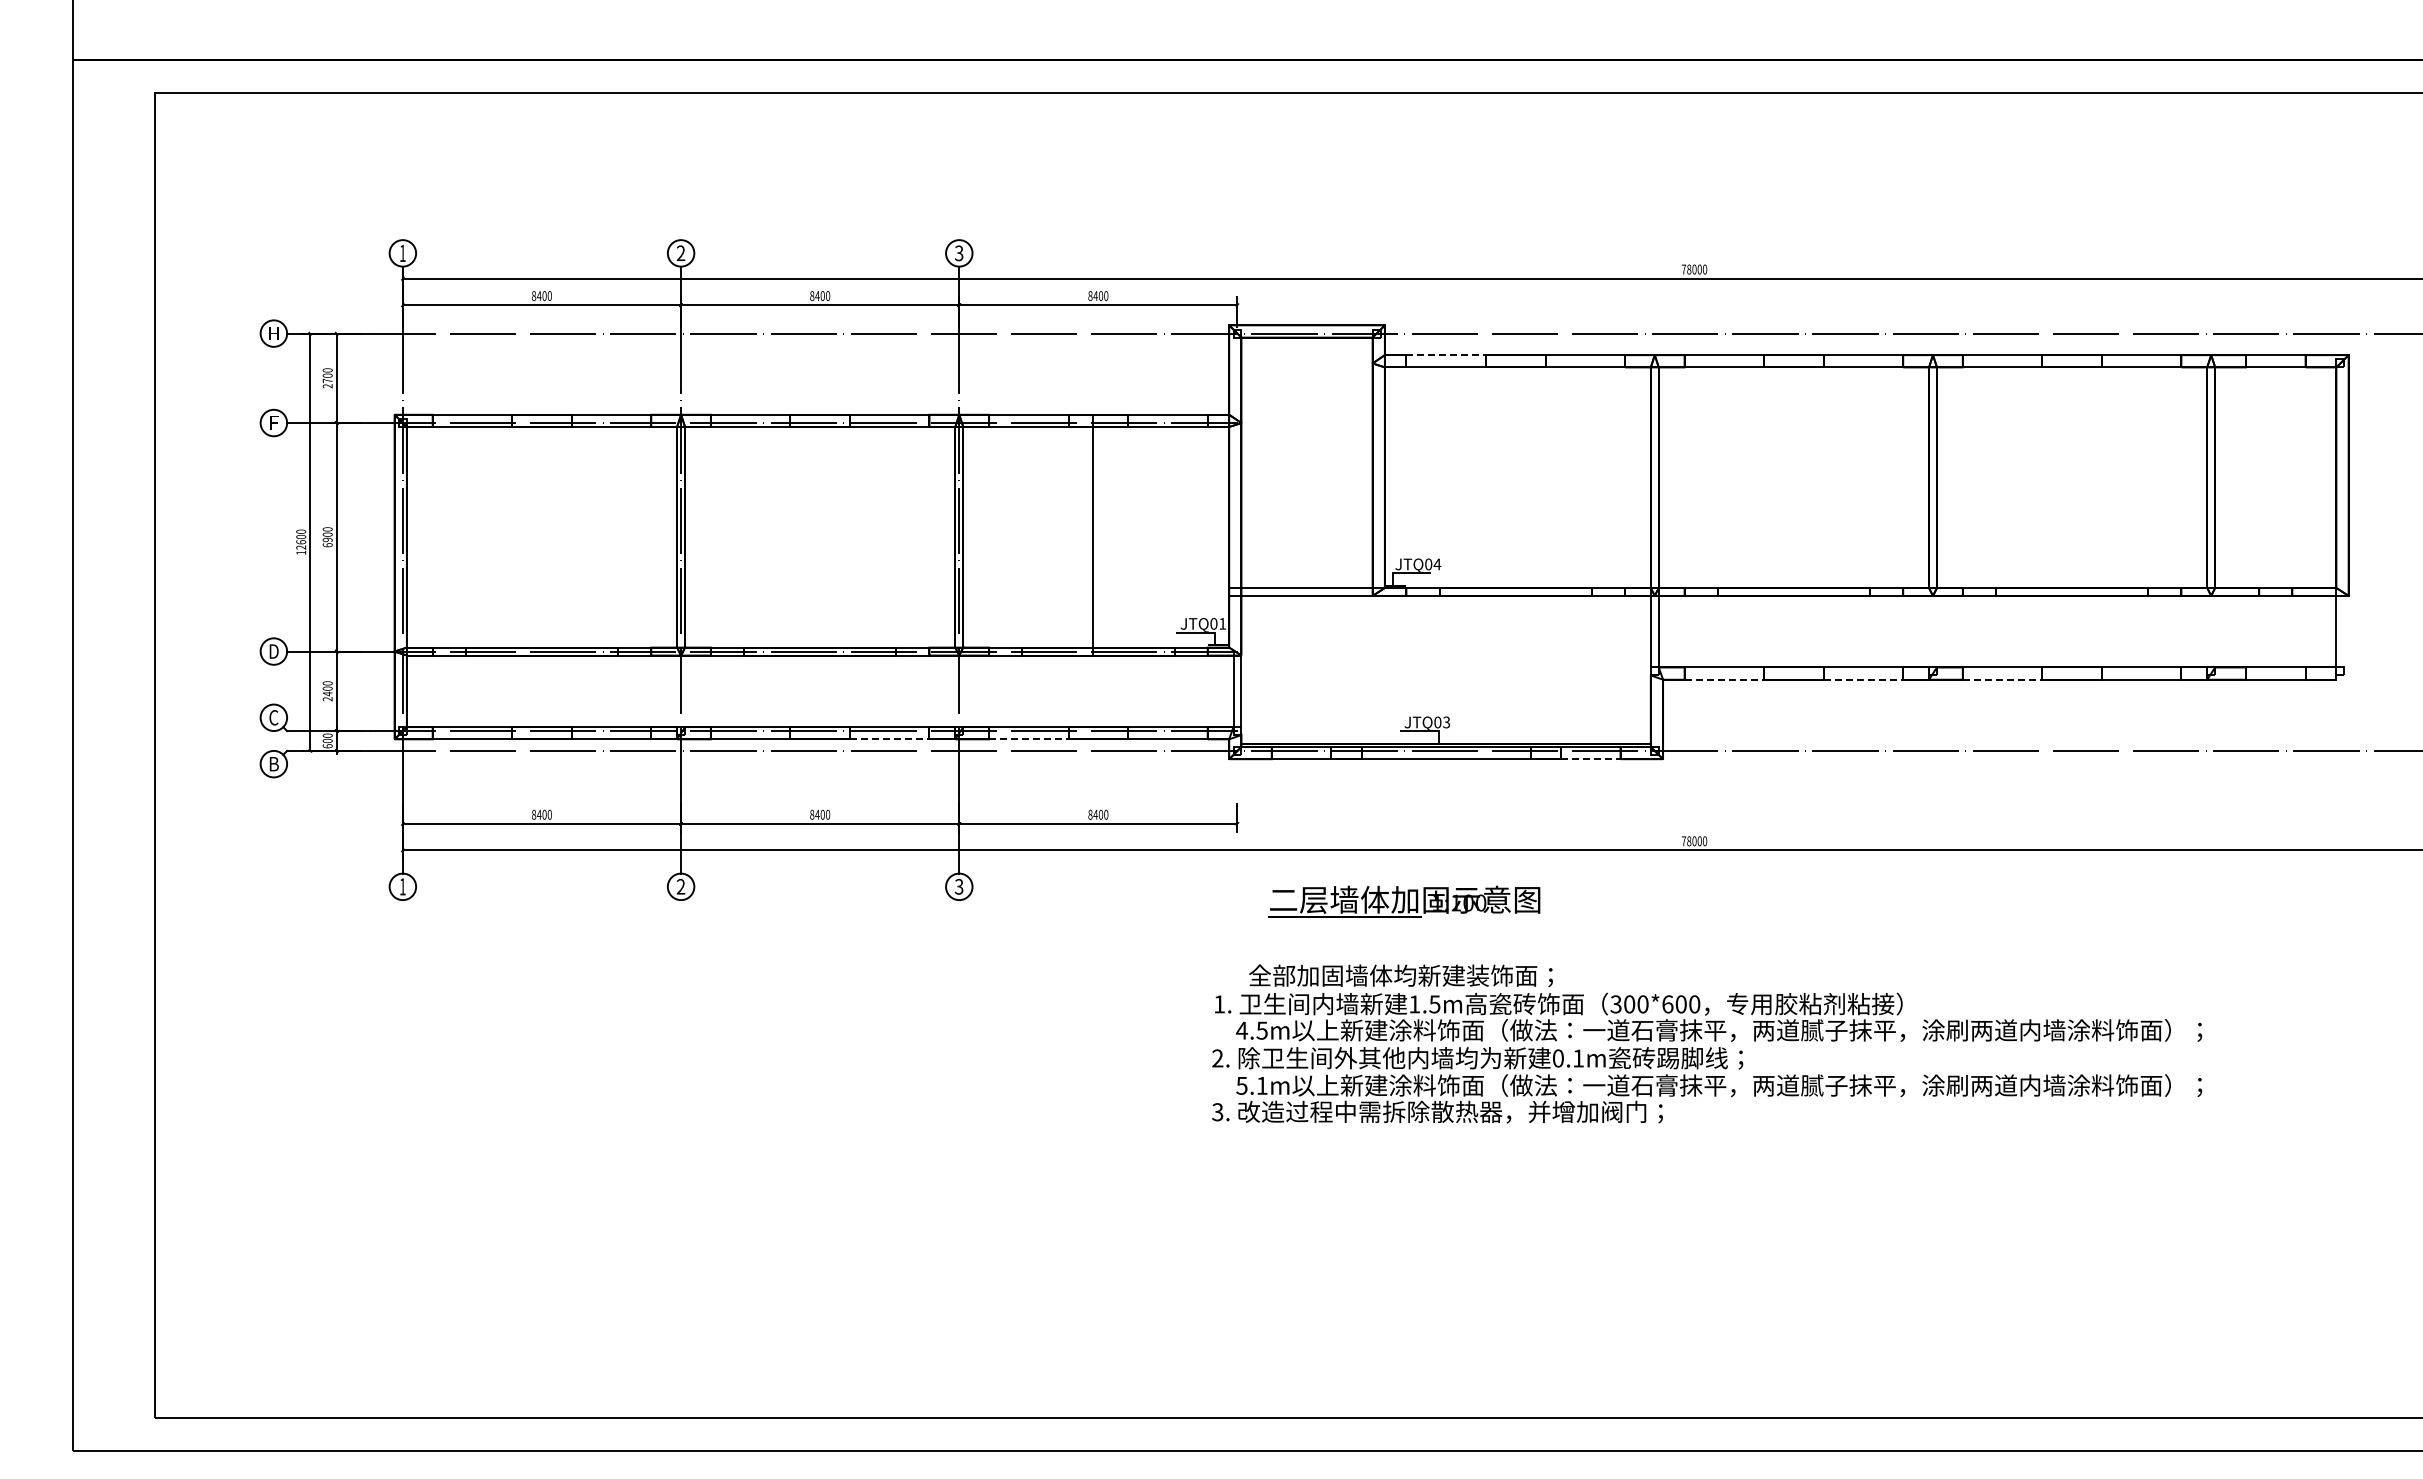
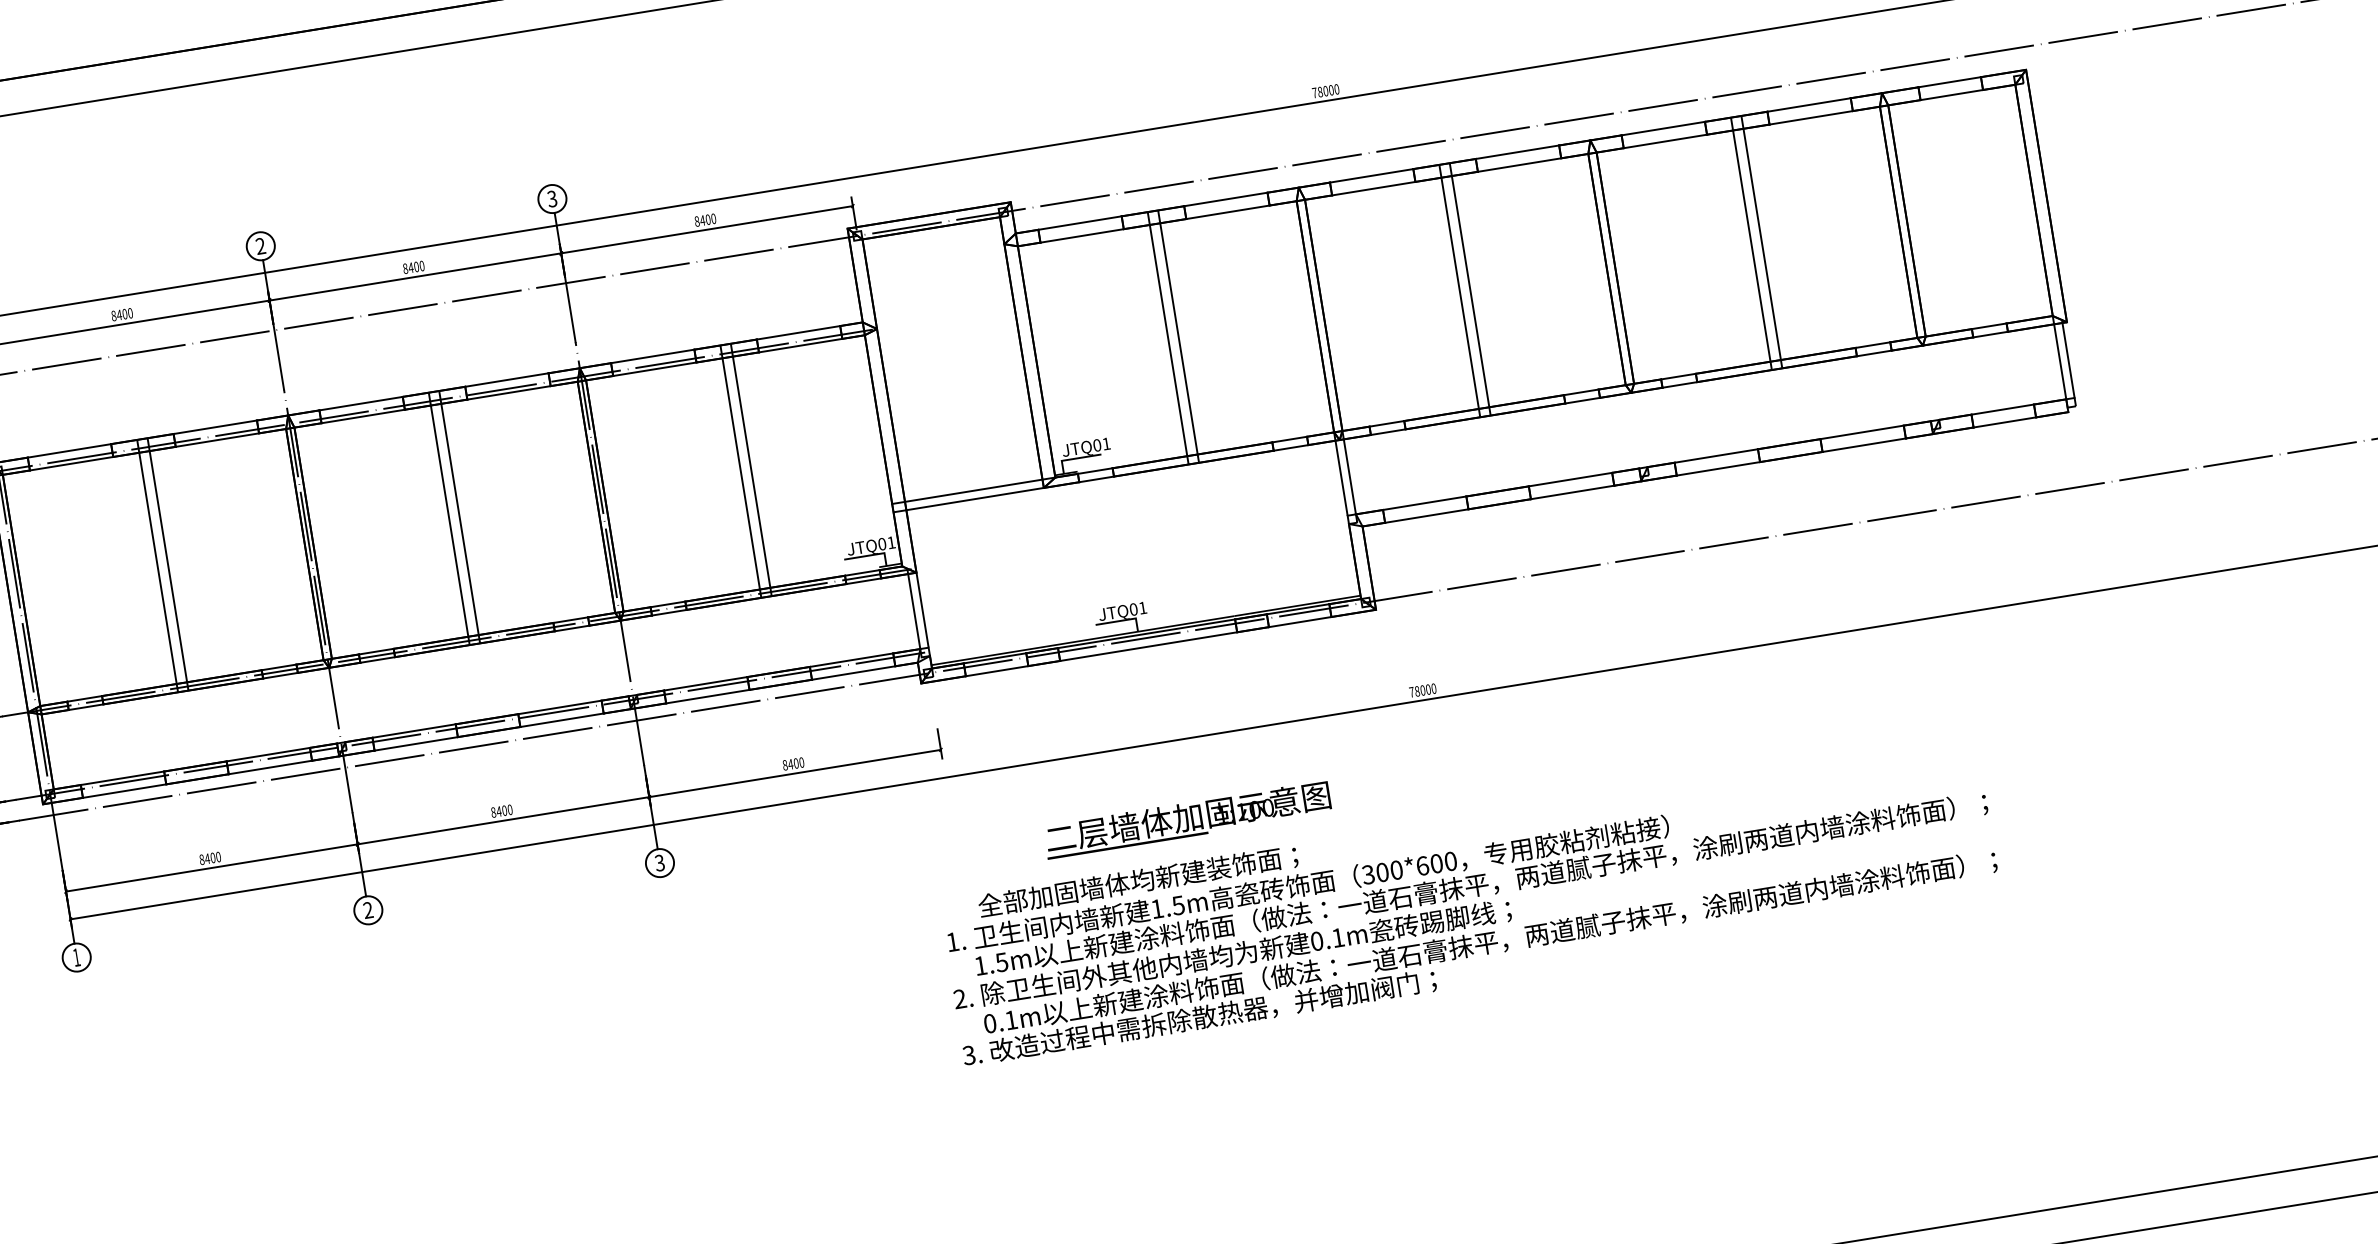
line: (1446, 355) -> (1080, 223), dashed -> solid
line: (1510, 475) -> (1167, 338), added
line: (1520, 475) -> (1178, 336), added
line: (1788, 475) -> (1459, 291), added
line: (1798, 475) -> (1469, 289), added
line: (2067, 475) -> (1751, 243), added
line: (2077, 475) -> (1762, 242), added
line: (537, 534) -> (158, 565), added
line: (546, 534) -> (167, 563), added
line: (815, 534) -> (449, 518), added
line: (825, 534) -> (459, 516), added
line: (1103, 534) -> (751, 469), added
text: (1437, 564) -> (1106, 443), JTQ04 -> JTQ01
line: (2344, 630) -> (2068, 359), added
line: (1724, 679) -> (1426, 515), dashed -> solid
line: (1863, 679) -> (1572, 492), dashed -> solid
line: (2002, 679) -> (1718, 468), dashed -> solid
text: (1446, 722) -> (1142, 608), JTQ03 -> JTQ01
line: (889, 739) -> (561, 720), dashed -> solid
line: (1028, 739) -> (707, 696), dashed -> solid
line: (1590, 759) -> (1300, 622), dashed -> solid
text: (1404, 901) -> (1187, 819), moved
text: (1242, 1030) -> (981, 965), 4.5m -> 1.5m
text: (1241, 1085) -> (989, 1023), 5.1m -> 0.1m

